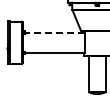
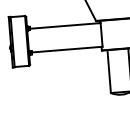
line: (54, 32) -> (64, 25), dashed -> solid

